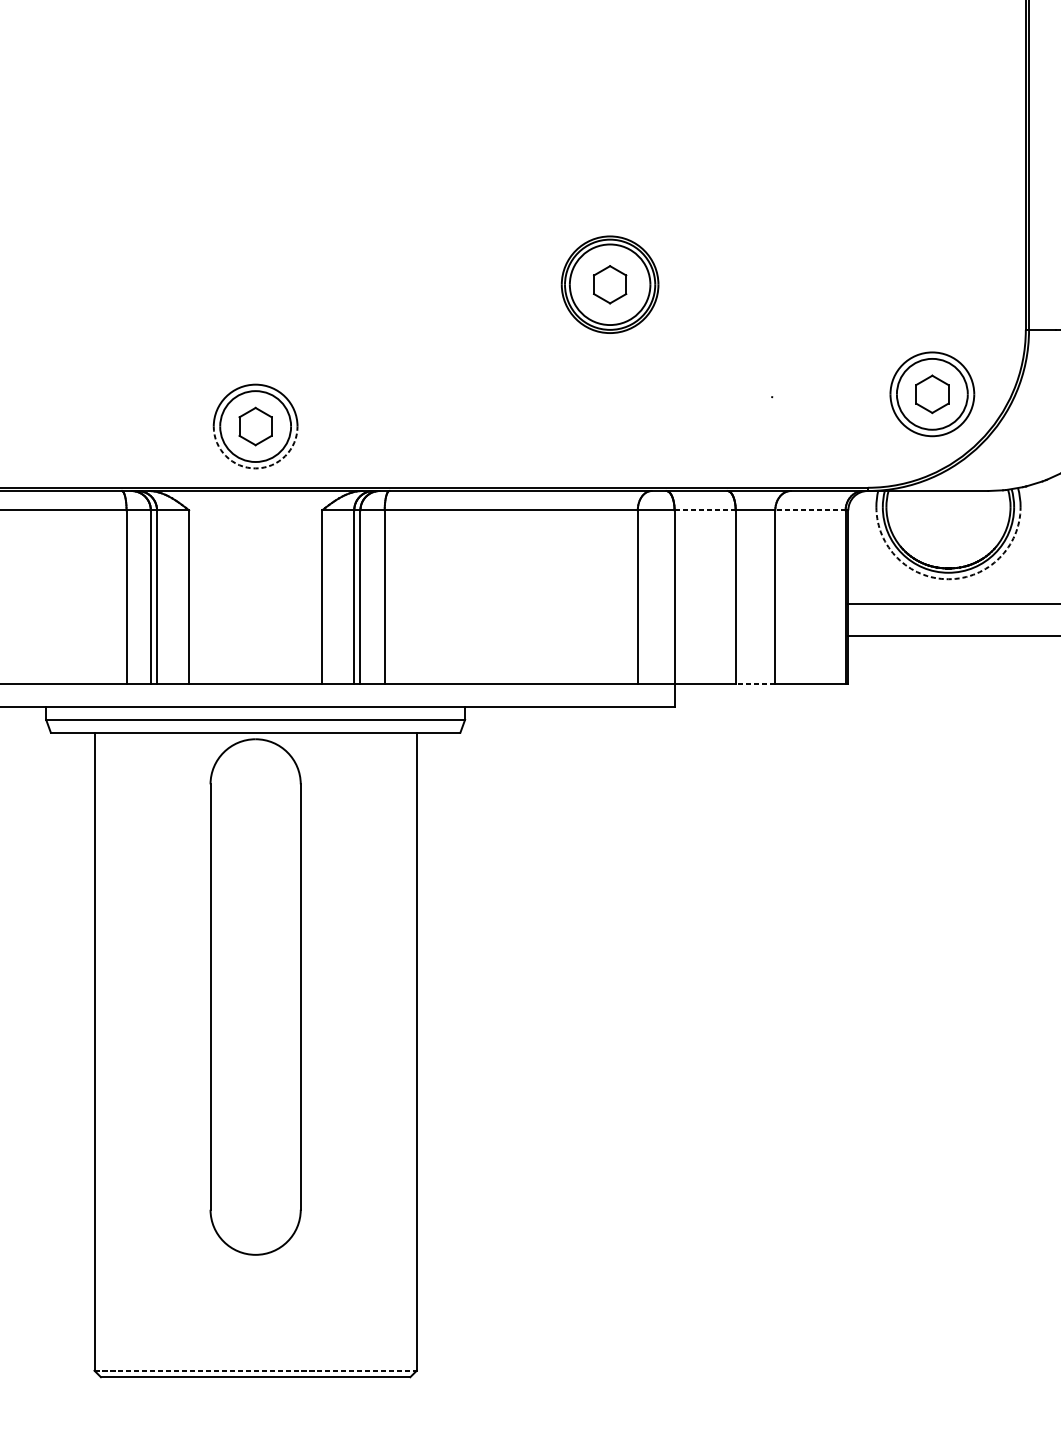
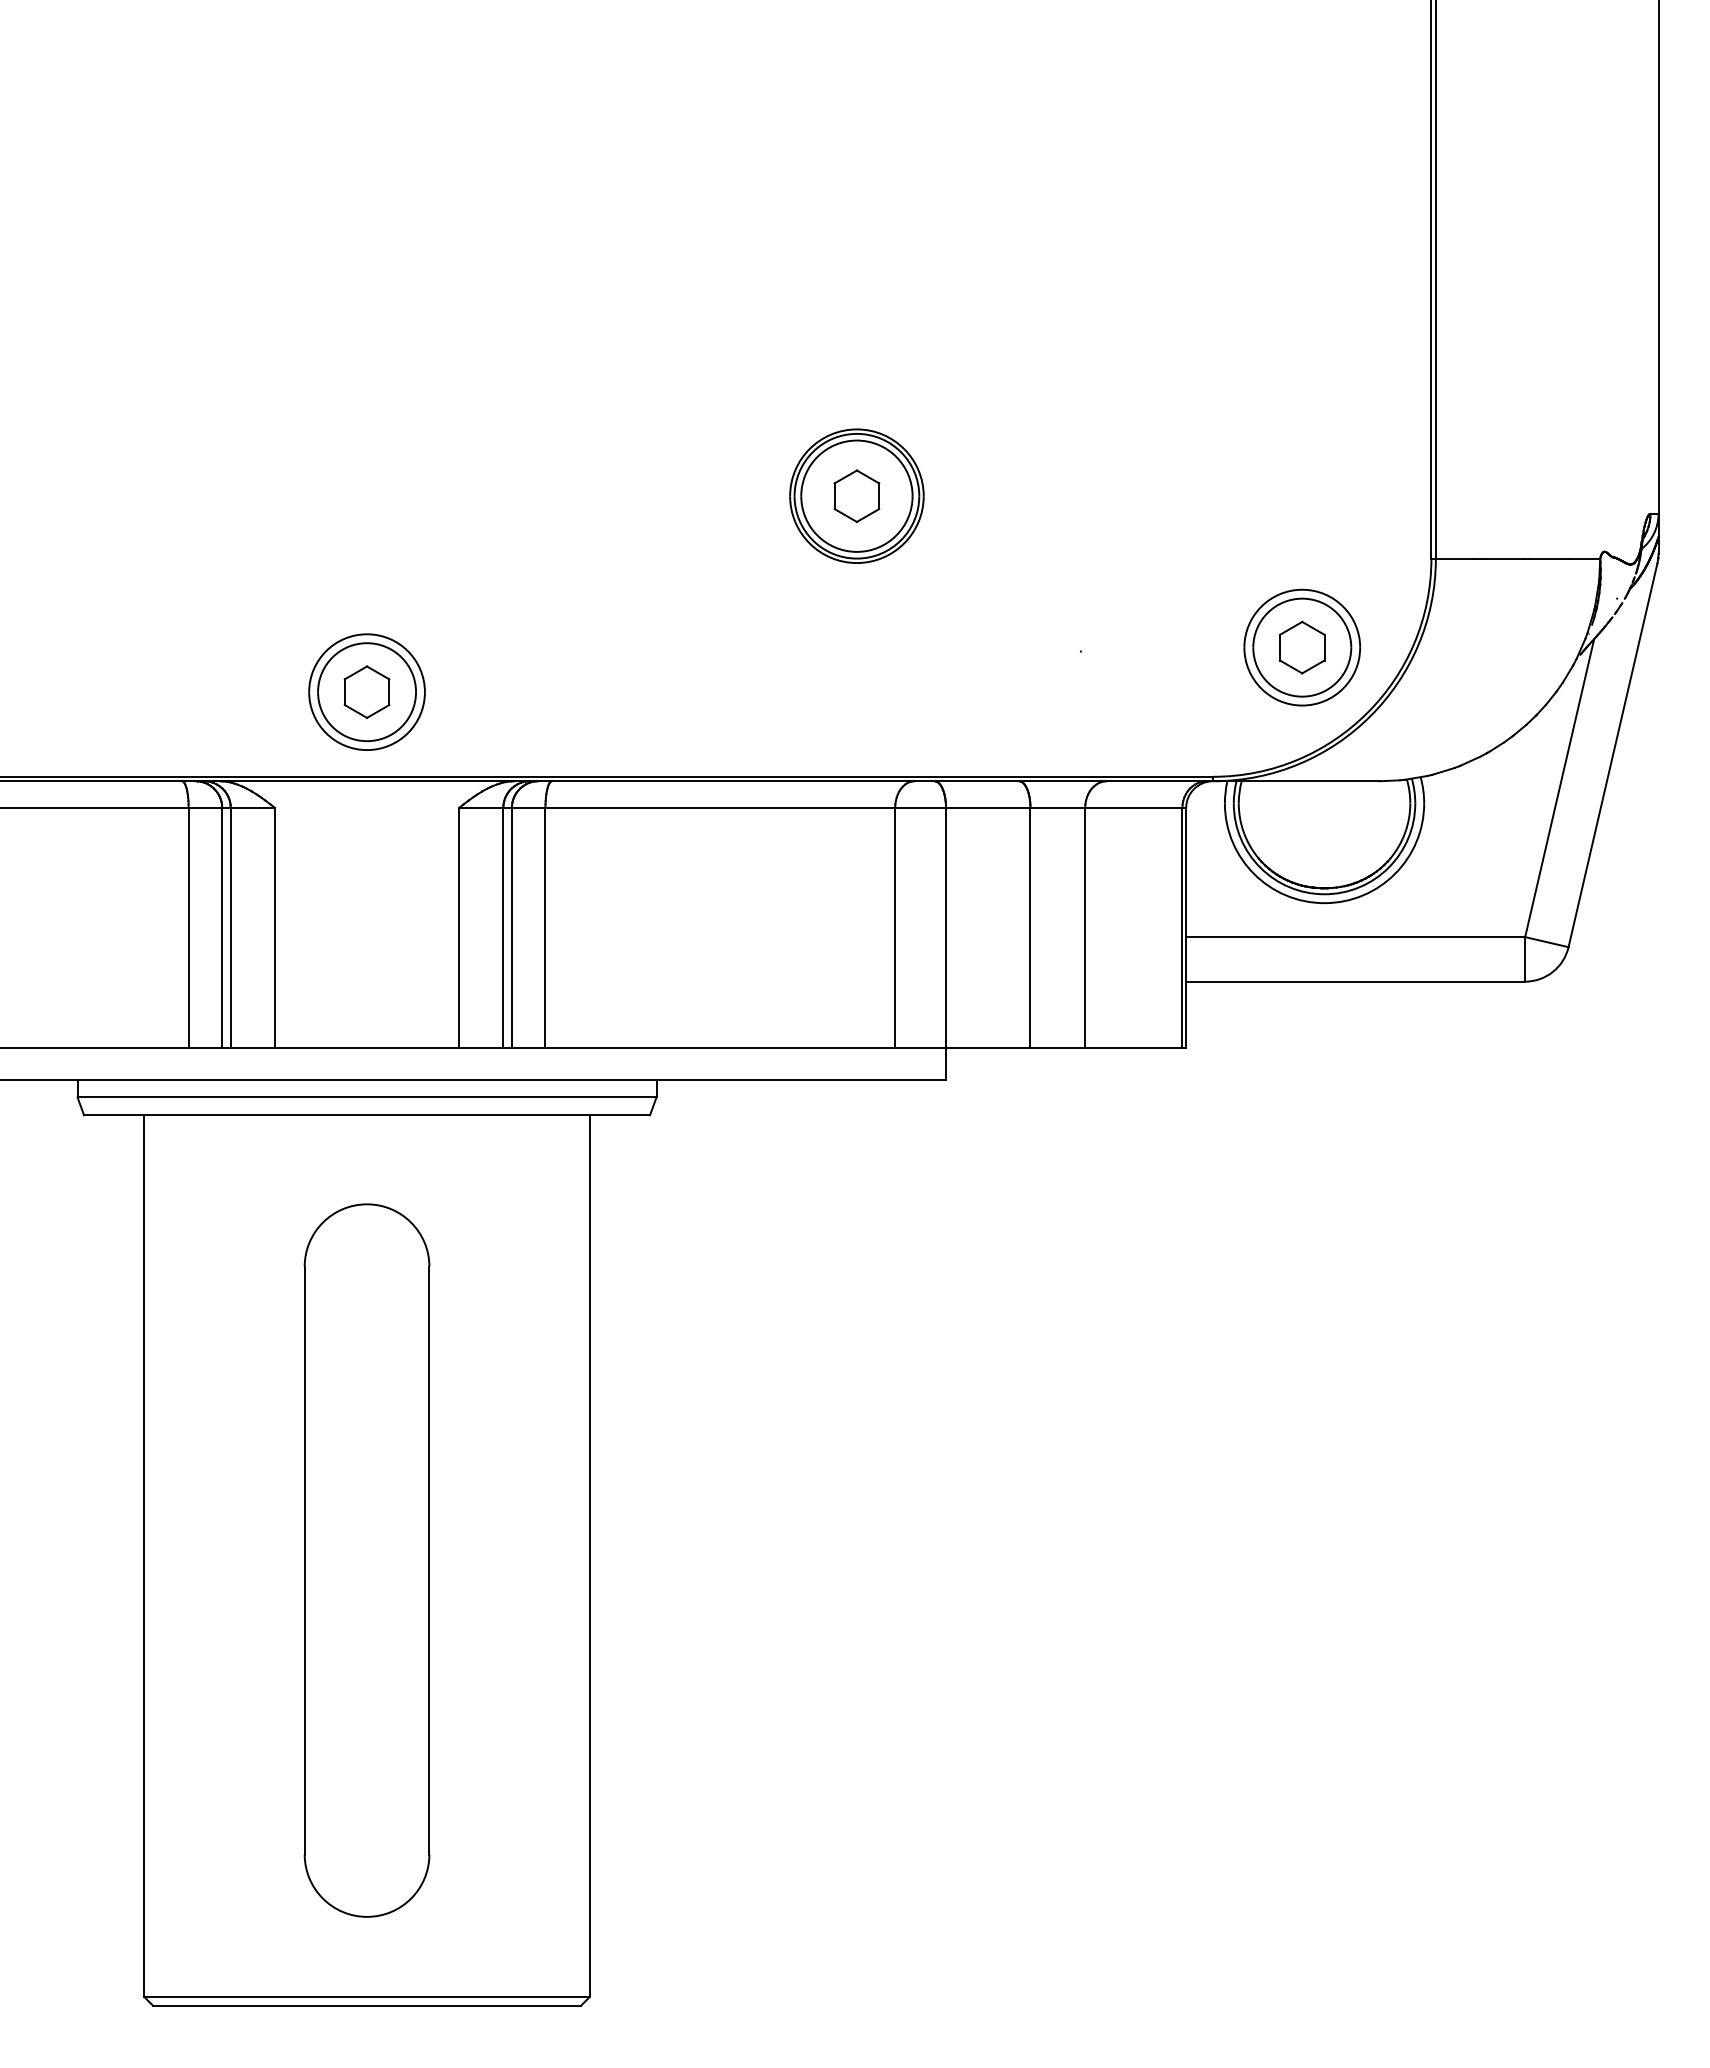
arc: (255, 468) -> (367, 750), dashed -> solid
line: (704, 510) -> (987, 807), dashed -> solid
line: (810, 510) -> (1133, 807), dashed -> solid
arc: (948, 579) -> (1324, 903), dashed -> solid
line: (755, 684) -> (1057, 1048), dashed -> solid
part: (255, 996) -> (366, 1560), moved
line: (255, 1371) -> (367, 1997), dashed -> solid

